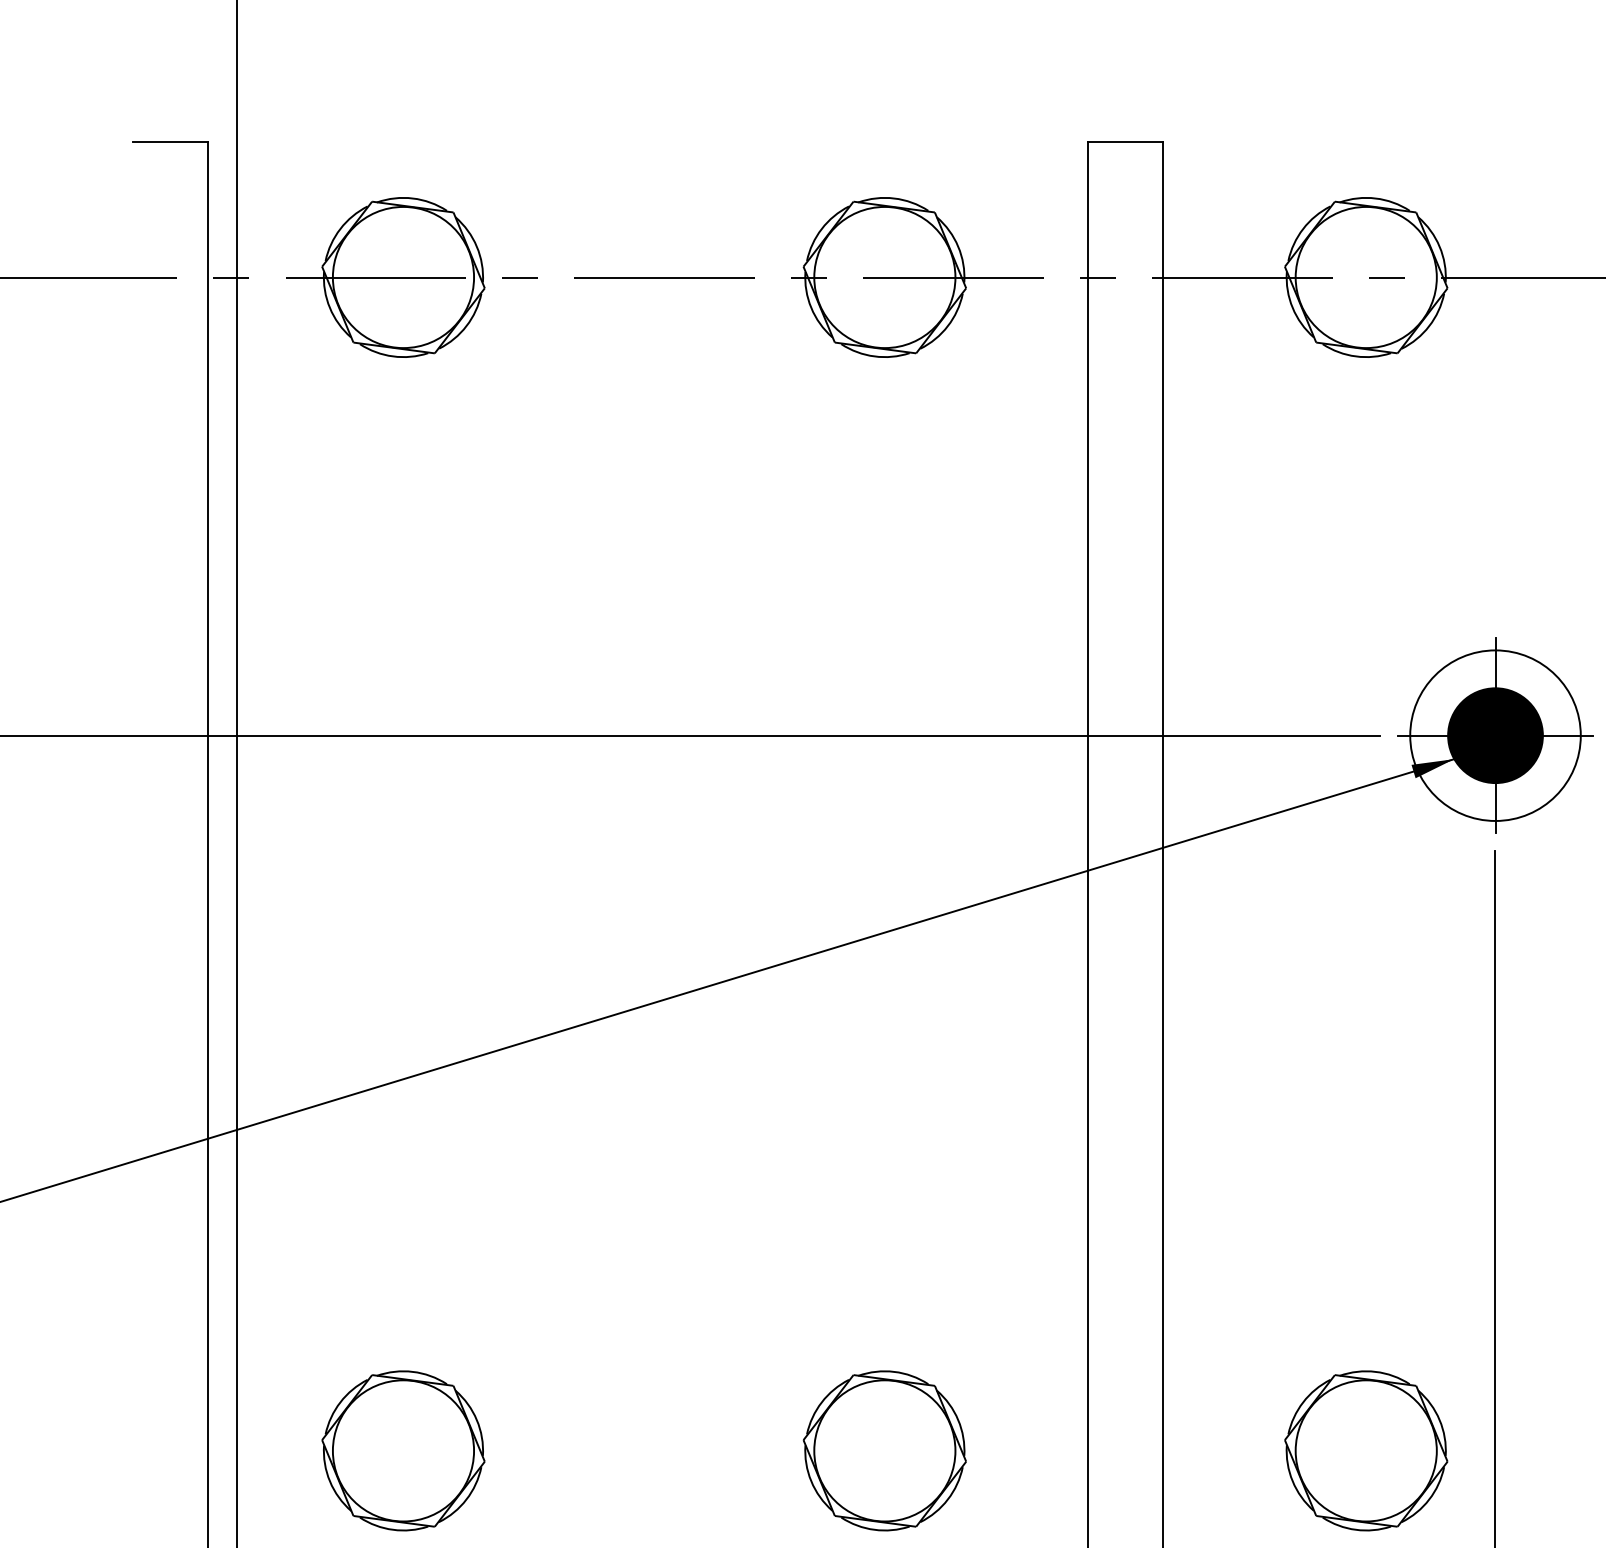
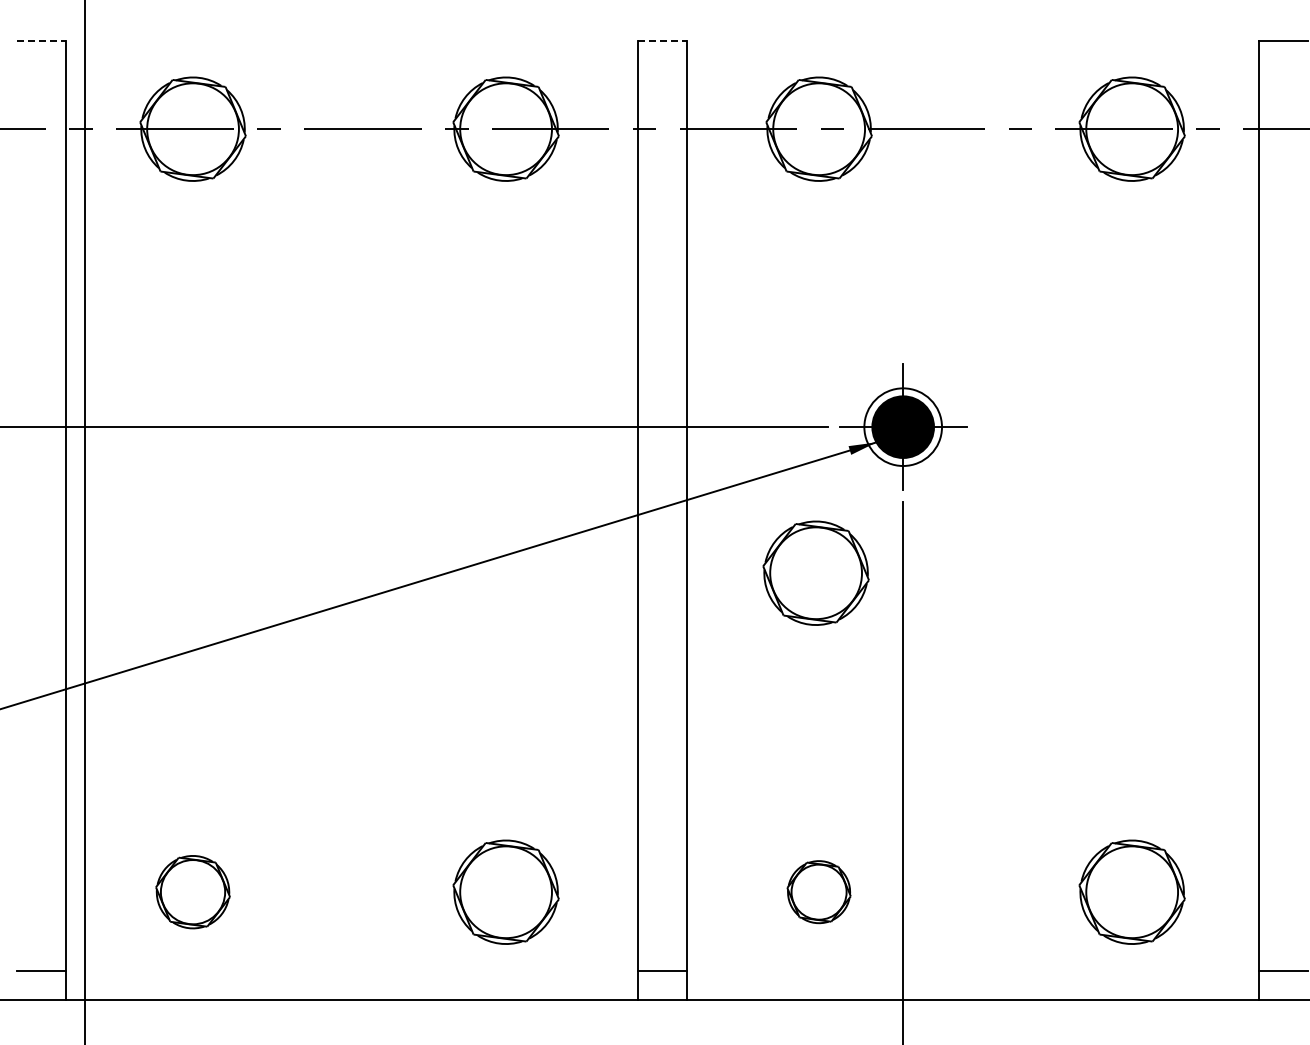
line: (170, 142) -> (41, 41), solid -> dashed
line: (1126, 142) -> (663, 41), solid -> dashed
circle: (1494, 734) -> (902, 426), size x0.7
part: (1360, 959) -> (815, 572), added
part: (402, 1449) -> (192, 891), size x0.7
part: (1365, 1449) -> (818, 891), size x0.6

